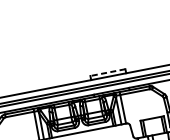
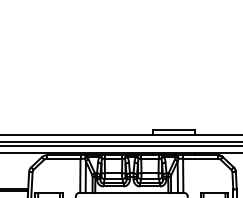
line: (107, 72) -> (173, 130), dashed -> solid

